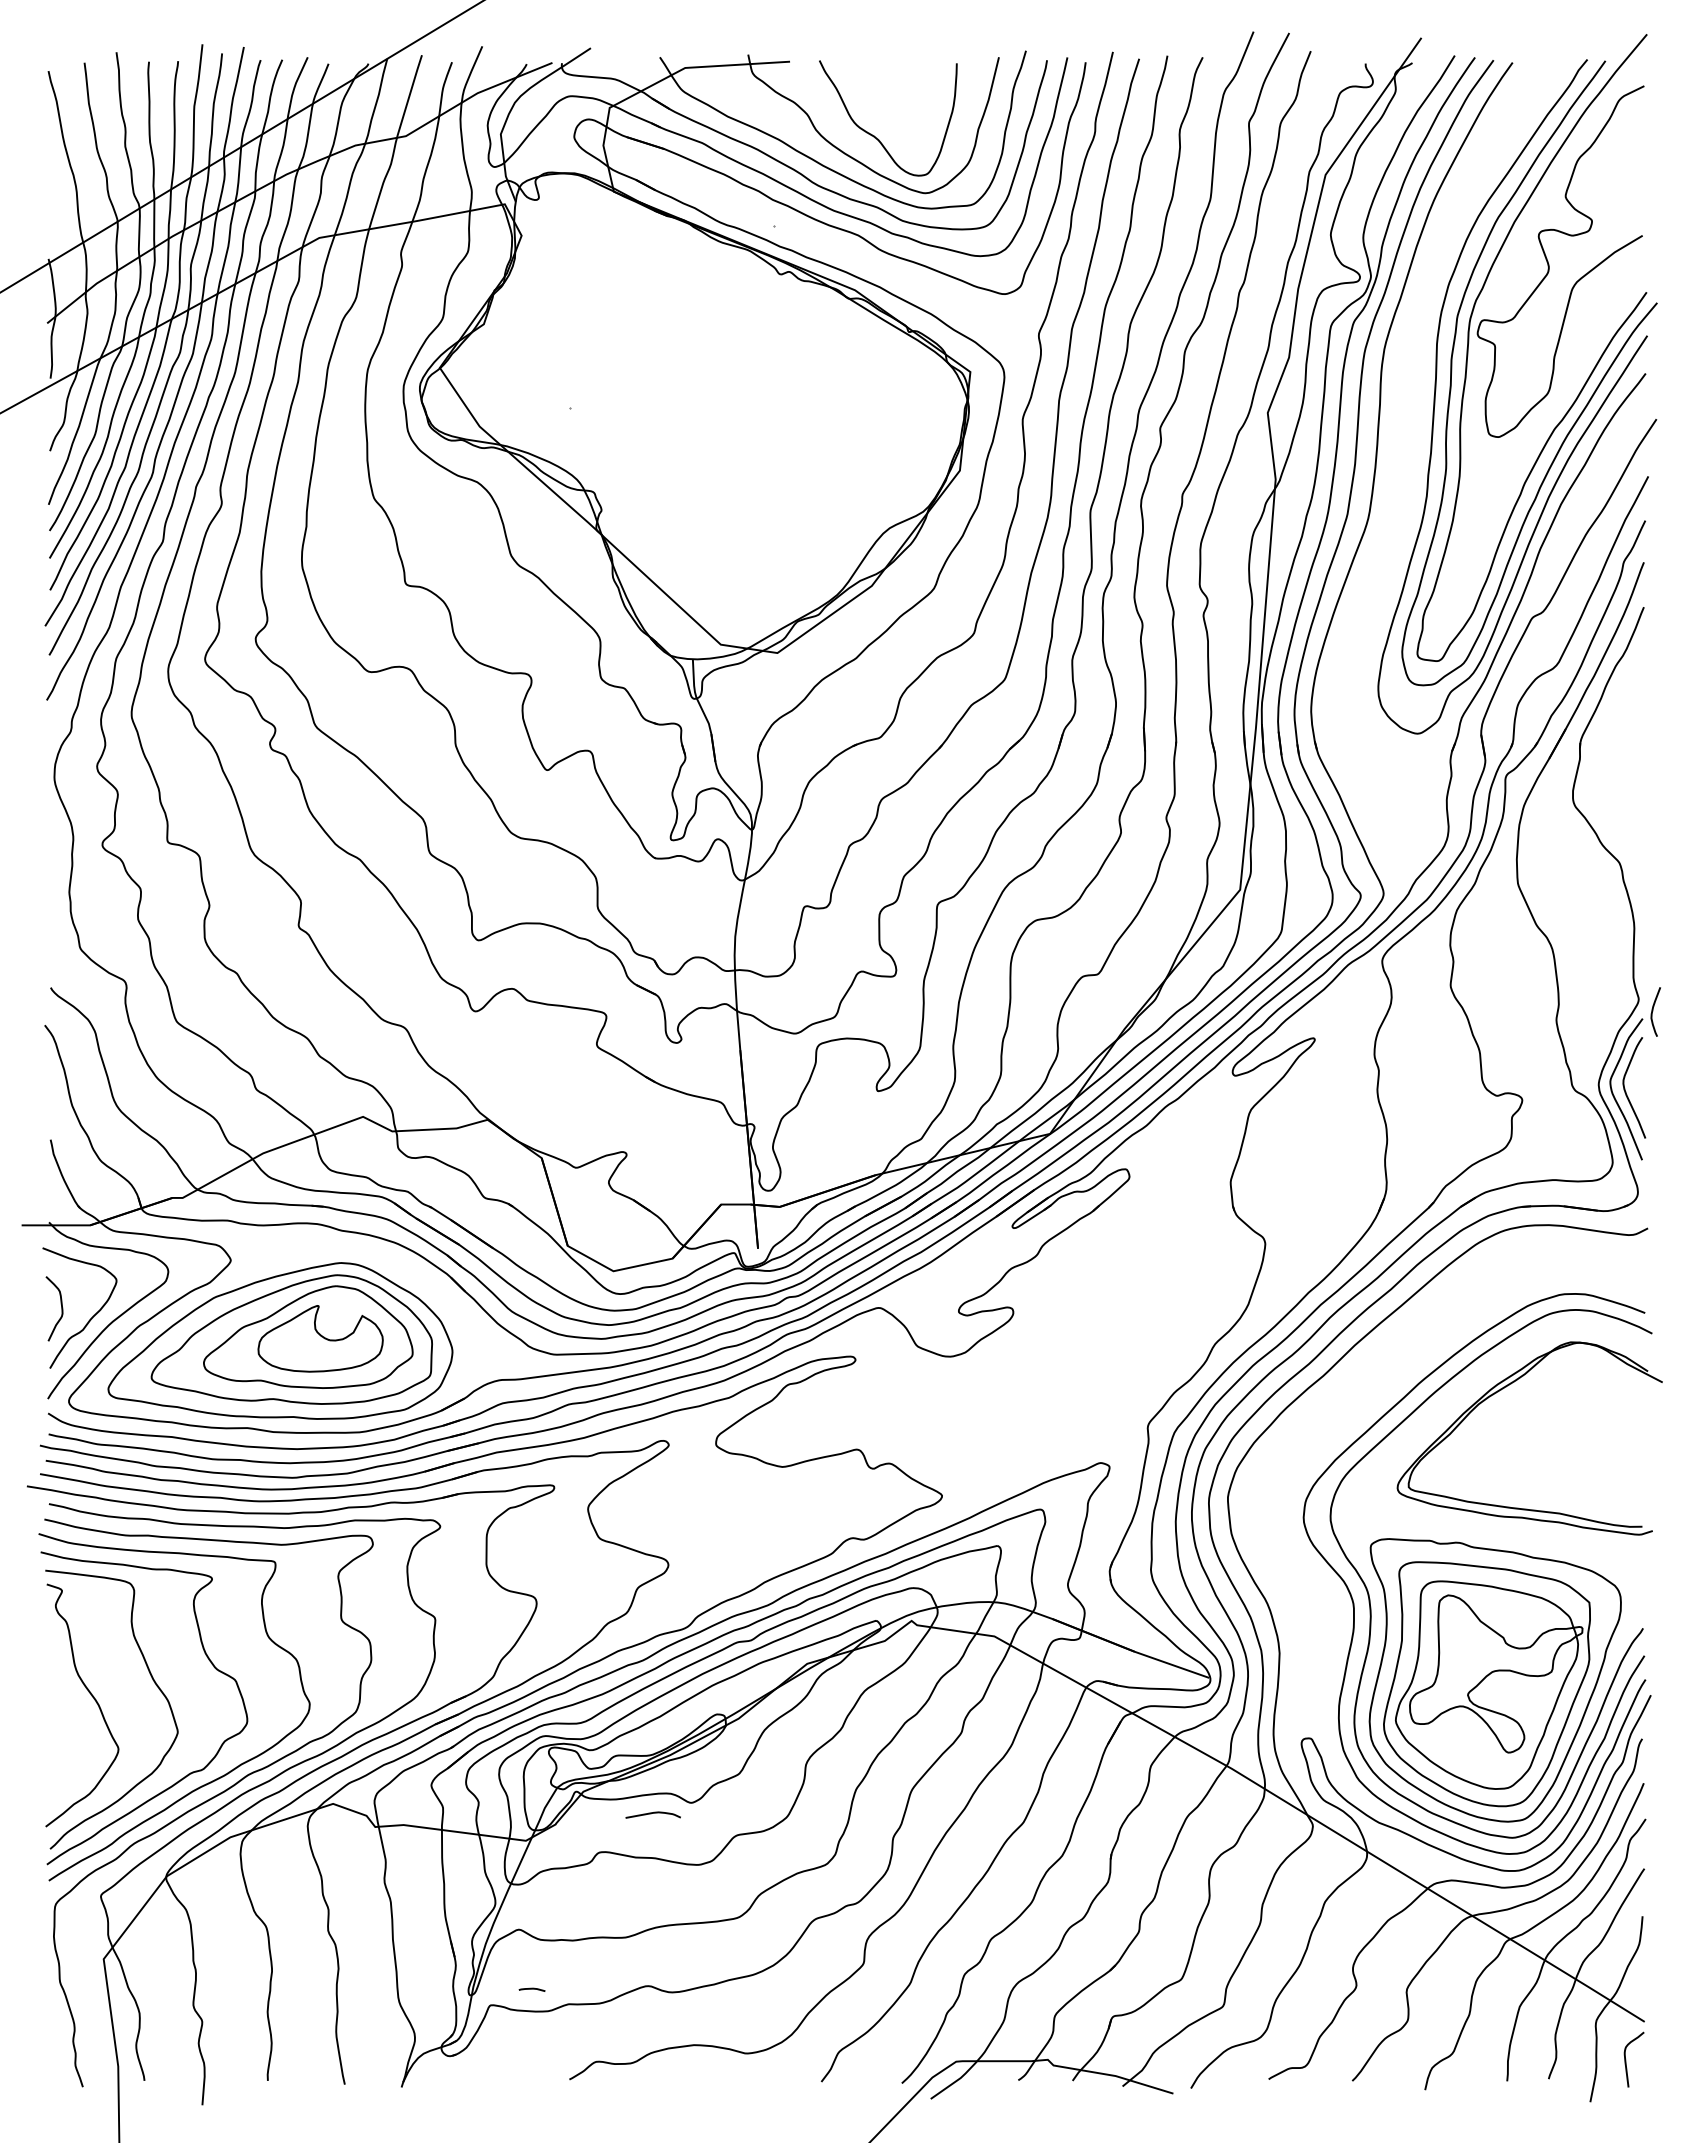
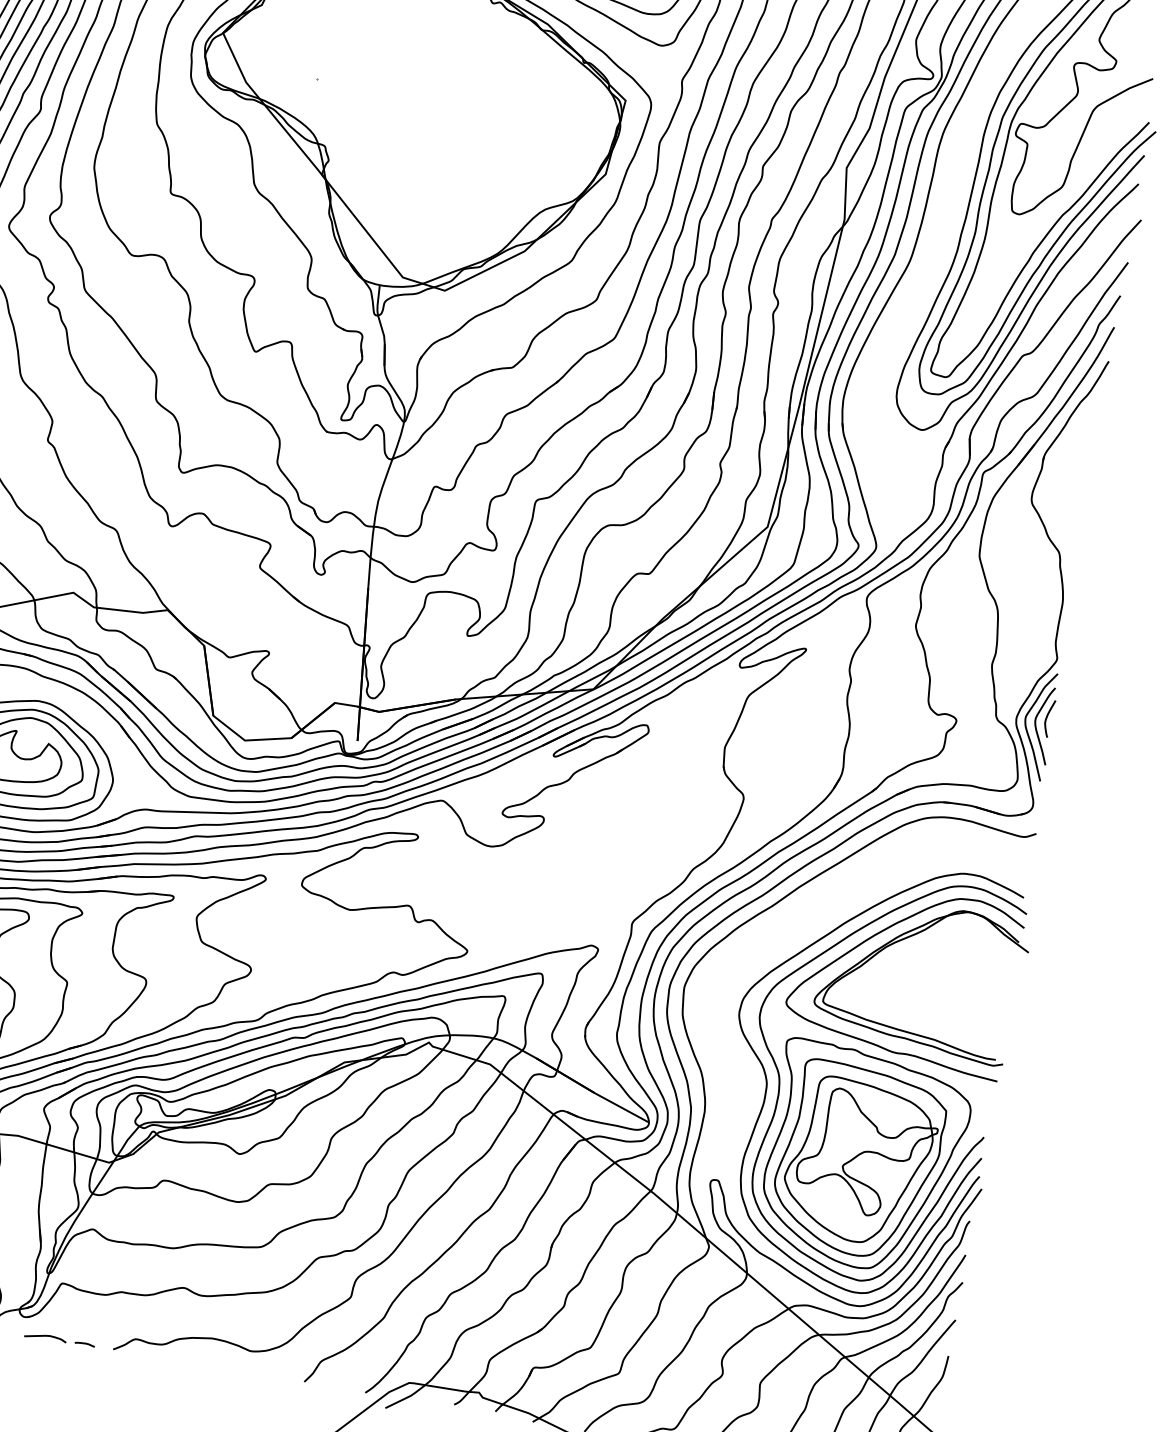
curve: (1653, 1011) -> (1047, 718), moved
curve: (1467, 1388) -> (879, 933), added
curve: (652, 1813) -> (45, 1336), moved
curve: (531, 1989) -> (84, 1344), moved

